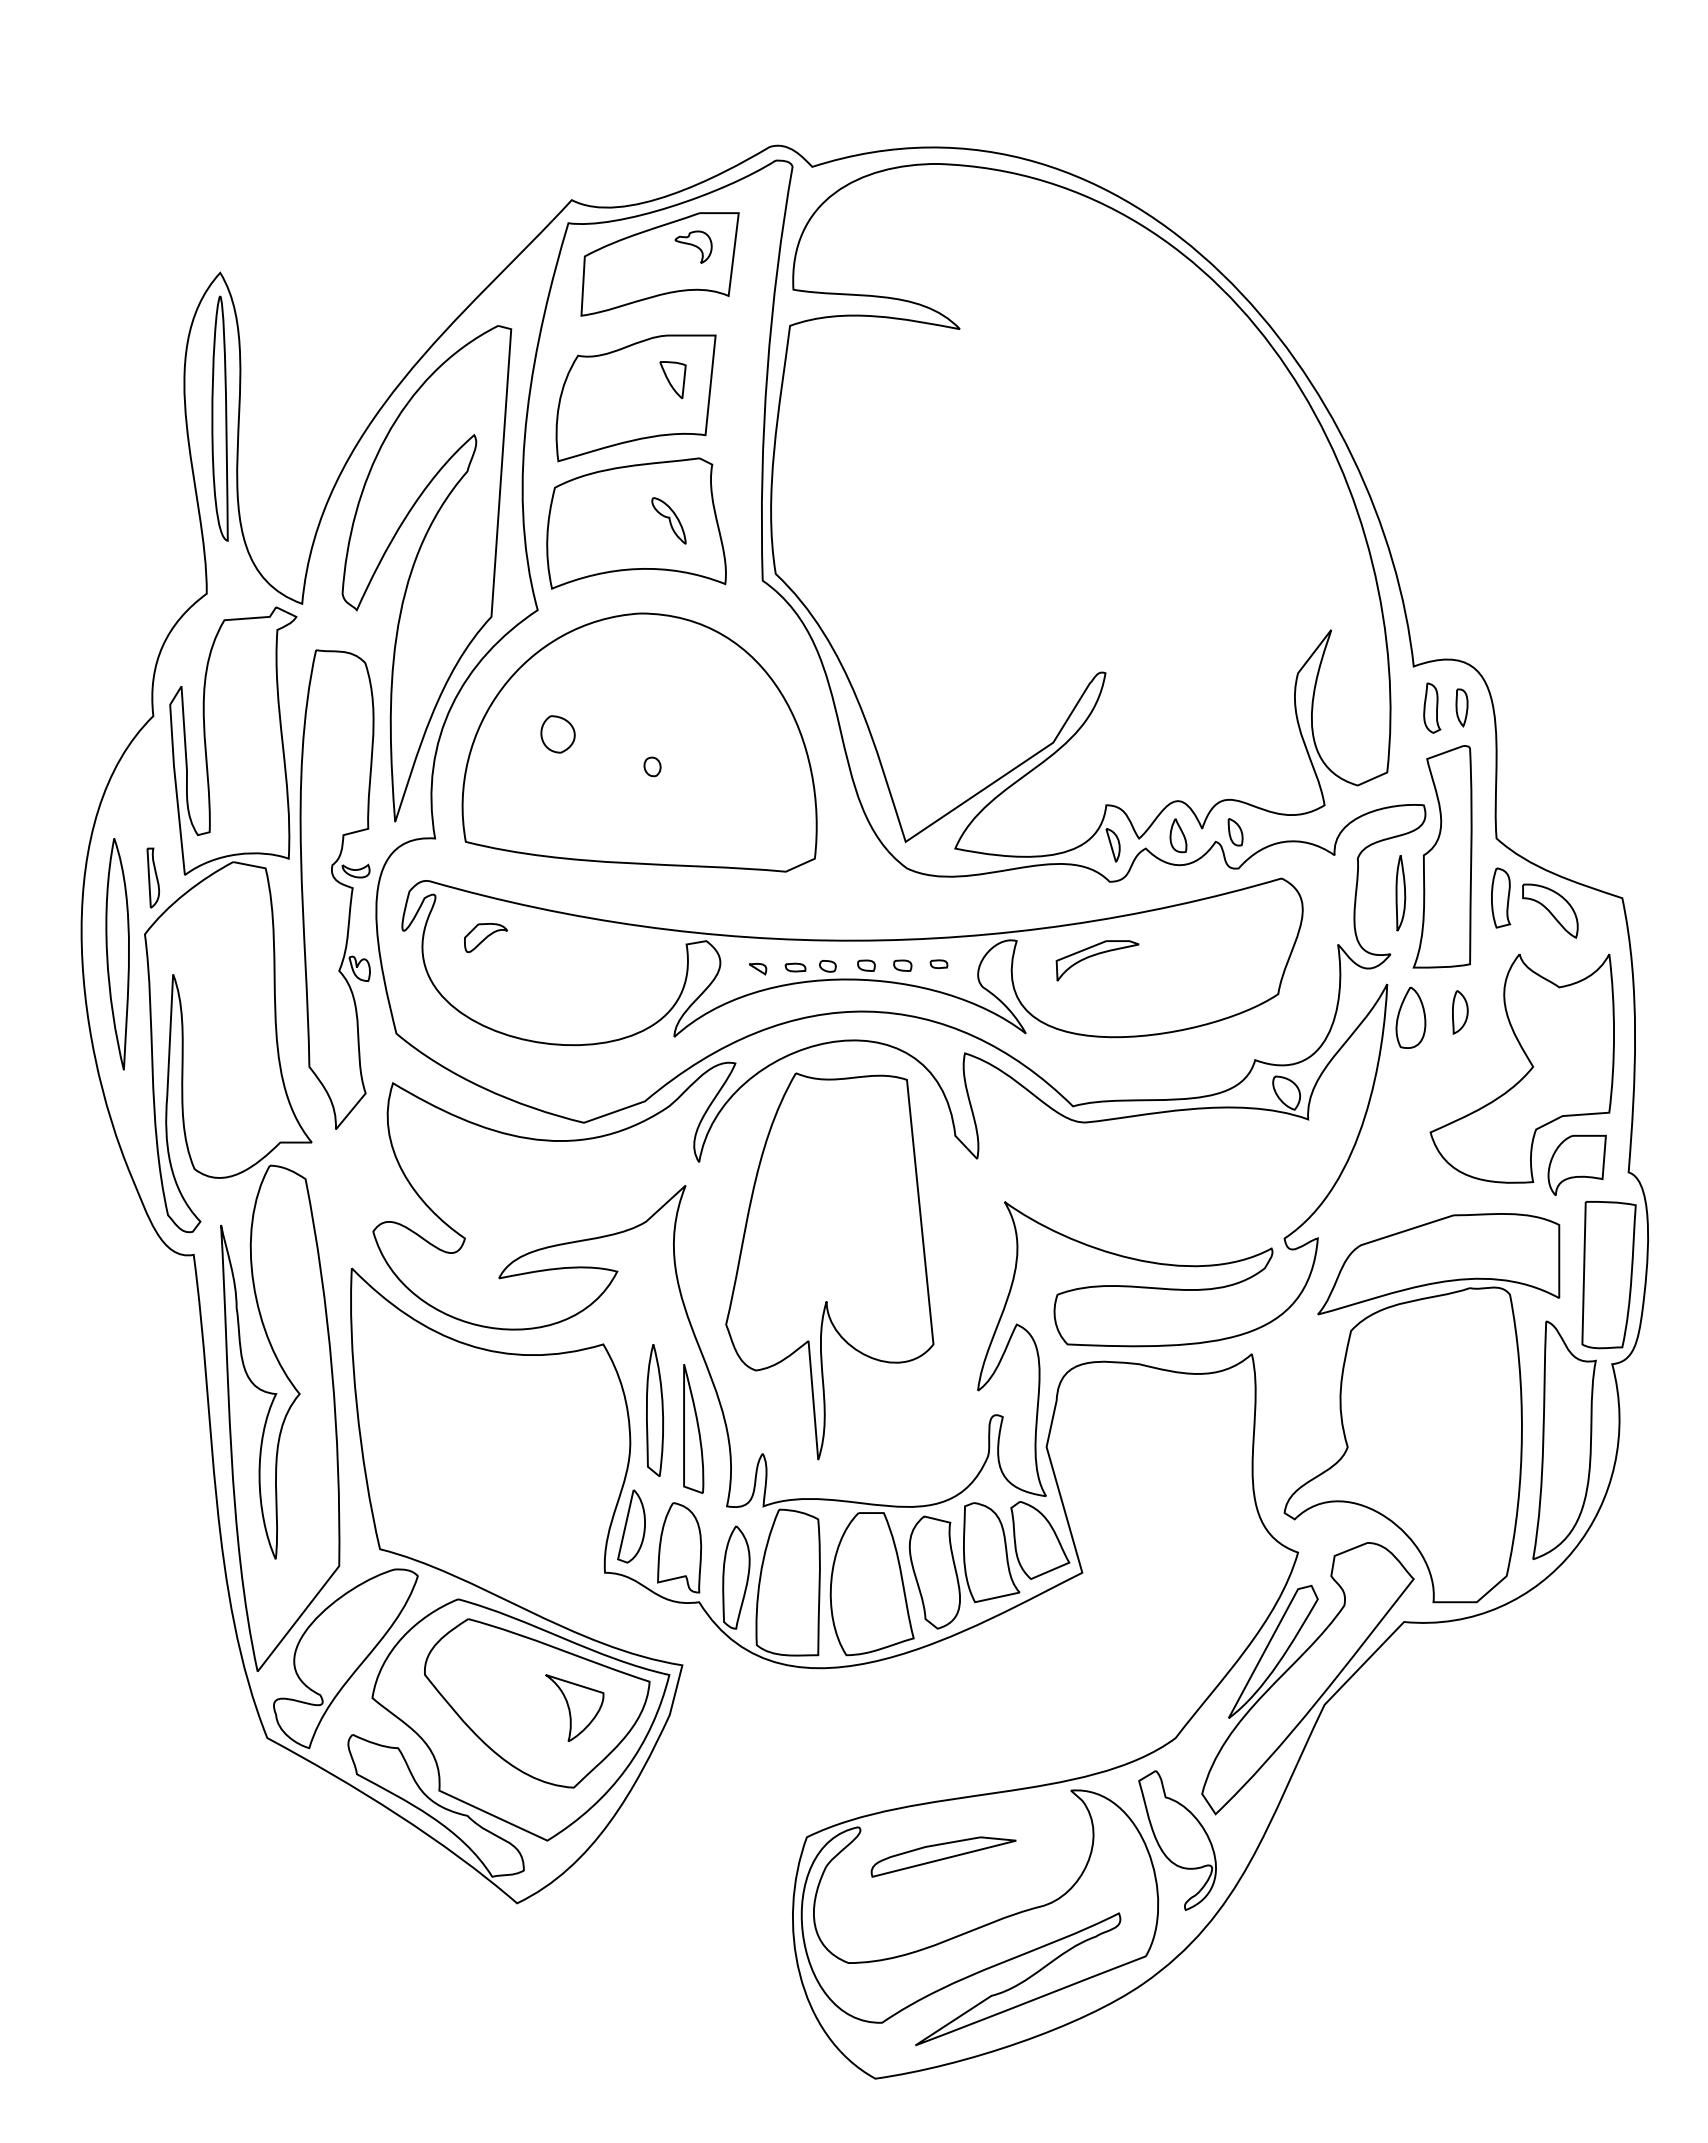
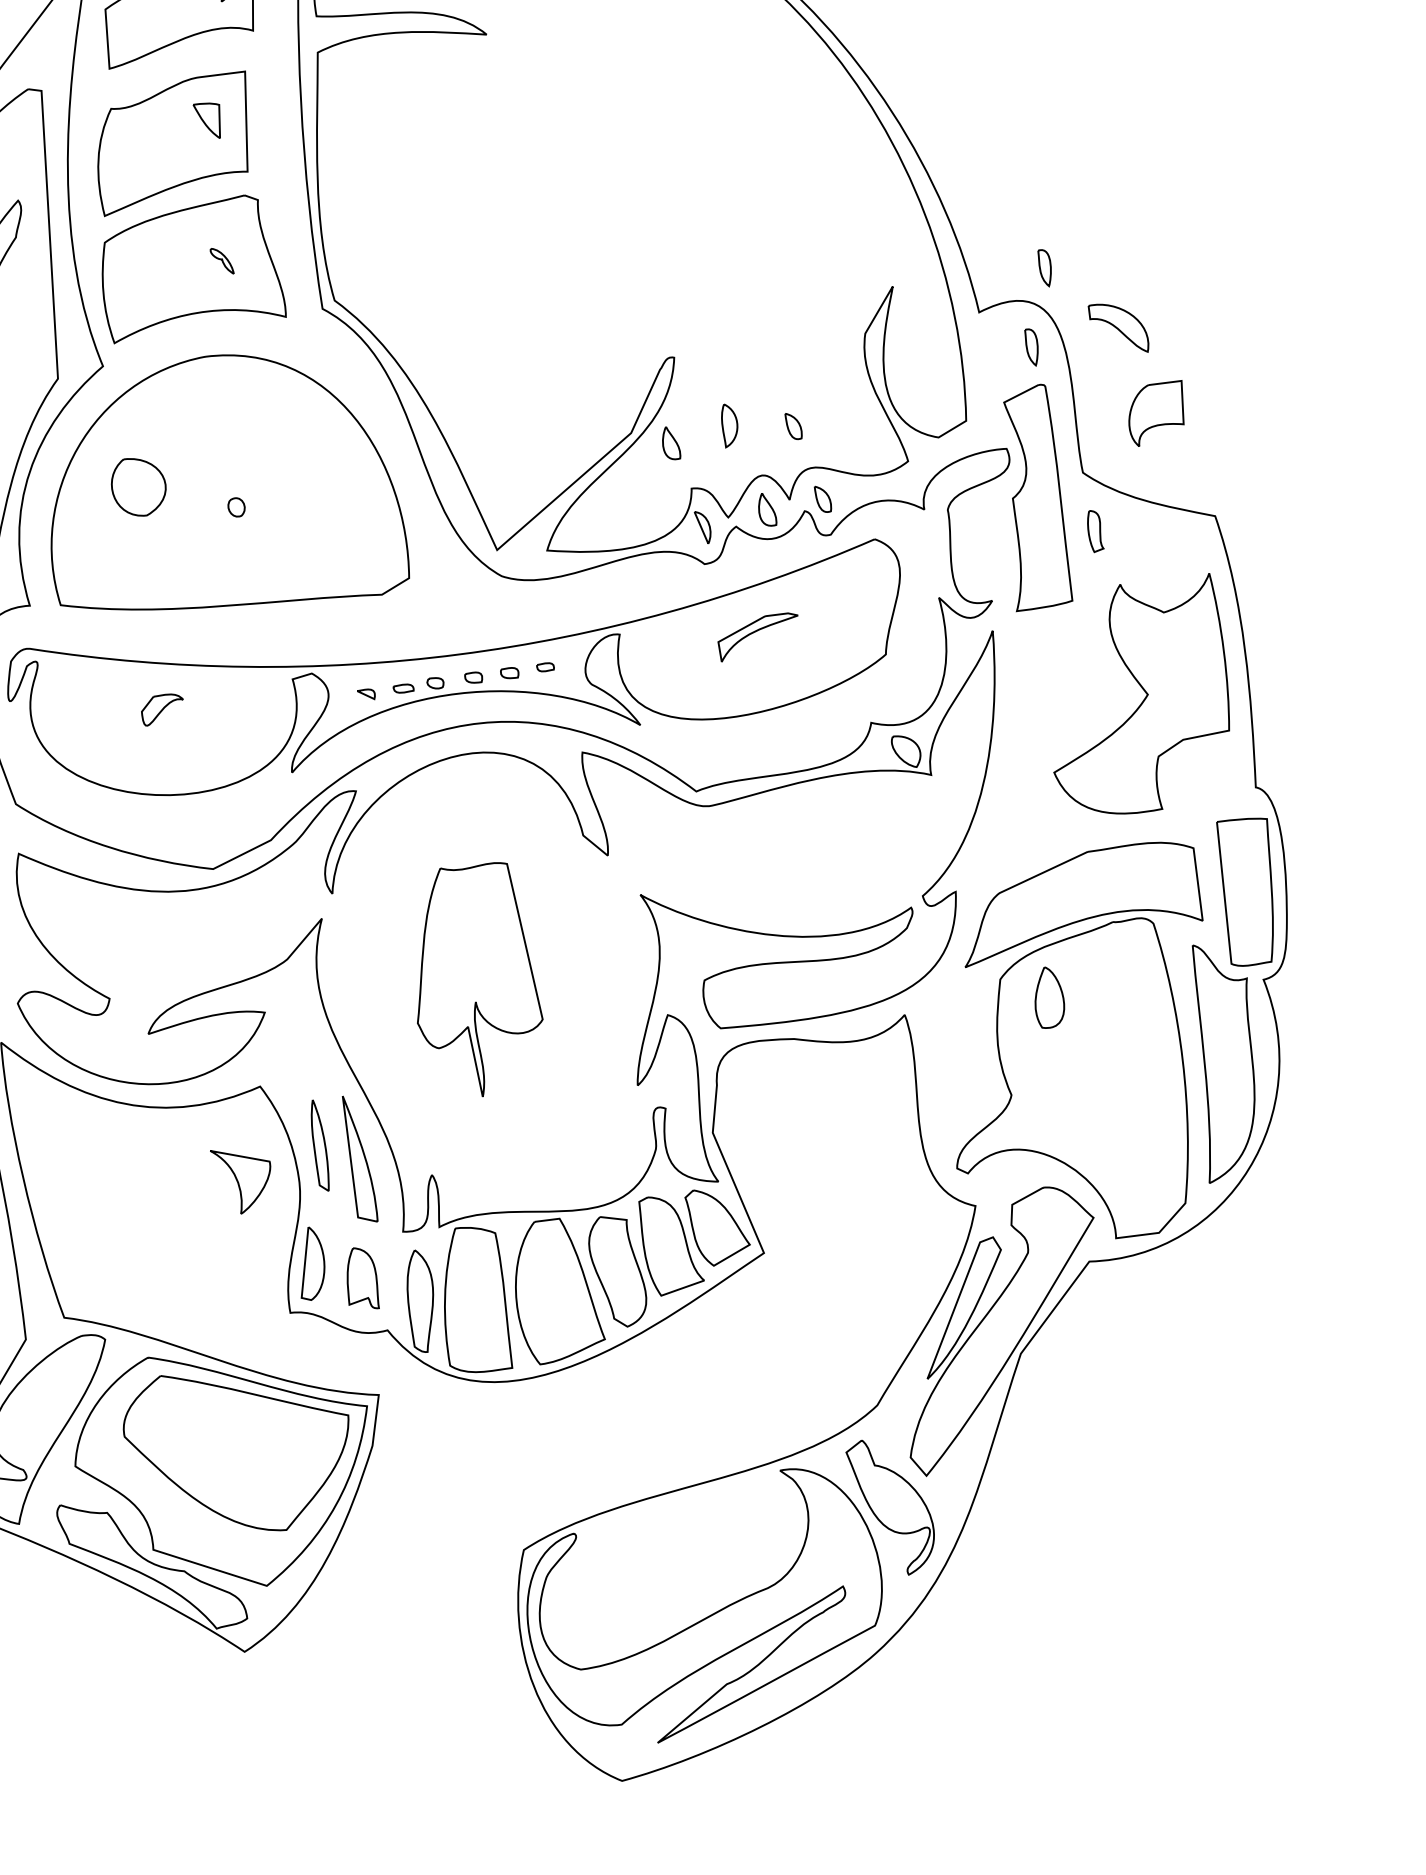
part: (668, 520) -> (221, 260), size x0.6
part: (1484, 630) -> (1044, 267), added
part: (1432, 707) -> (1002, 350), removed
part: (557, 734) -> (138, 487), size x1.6
part: (1215, 756) -> (793, 426), added
part: (1091, 757) -> (670, 443), added
part: (1400, 893) -> (994, 539), removed
part: (1501, 897) -> (1095, 530), size x0.7
part: (1550, 910) -> (1119, 328), moved
part: (485, 938) -> (162, 709), moved
part: (1097, 960) -> (758, 636), moved
part: (1460, 1012) -> (730, 425), moved
part: (1410, 1017) -> (1048, 997), moved
part: (1576, 1164) -> (1155, 413), moved
part: (829, 1266) -> (474, 980), size x0.6
part: (654, 1410) -> (319, 1145), size x0.7
part: (679, 1547) -> (361, 1278), size x0.7
part: (574, 1707) -> (242, 1179), moved
part: (943, 1856) -> (661, 1551), removed

